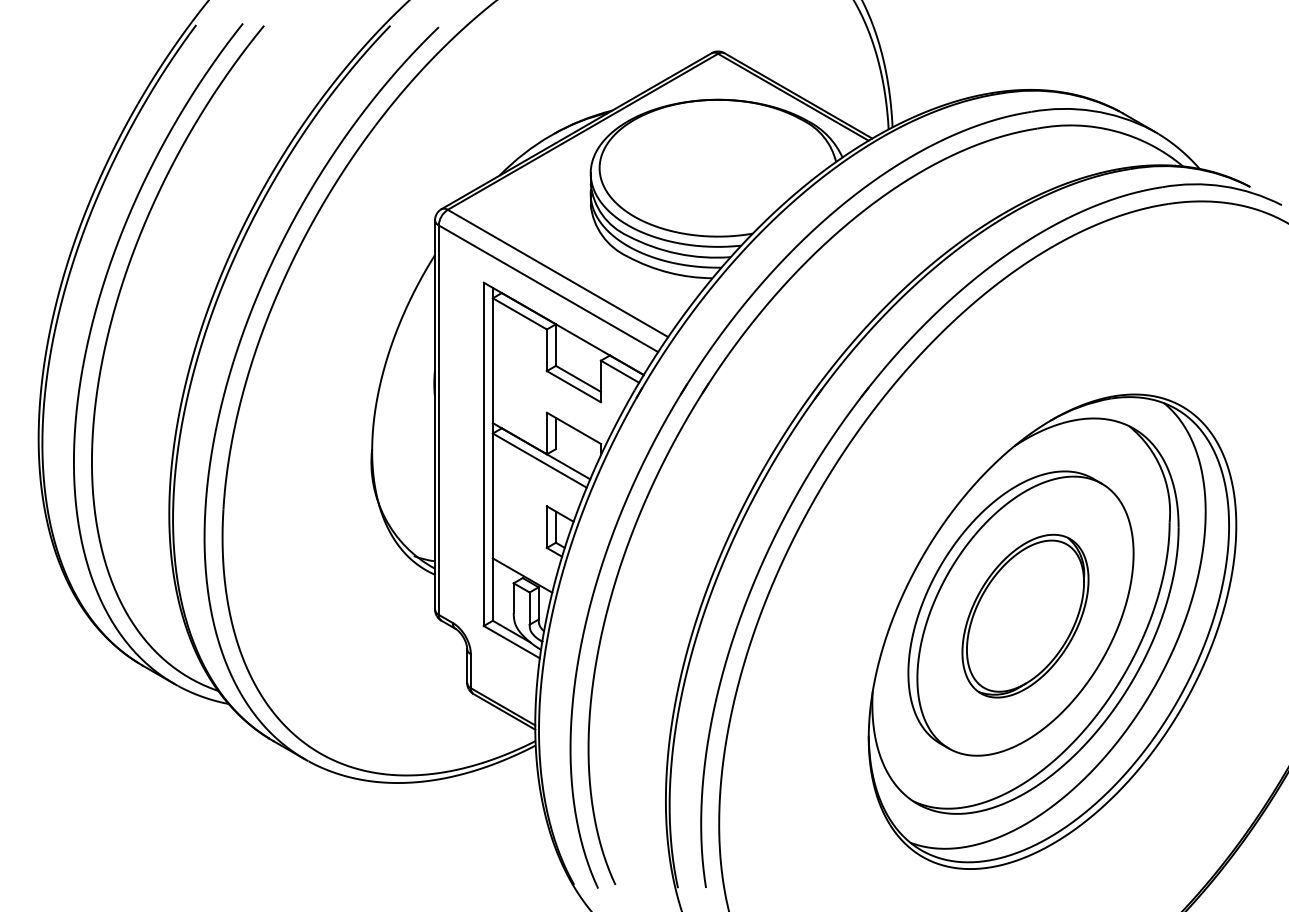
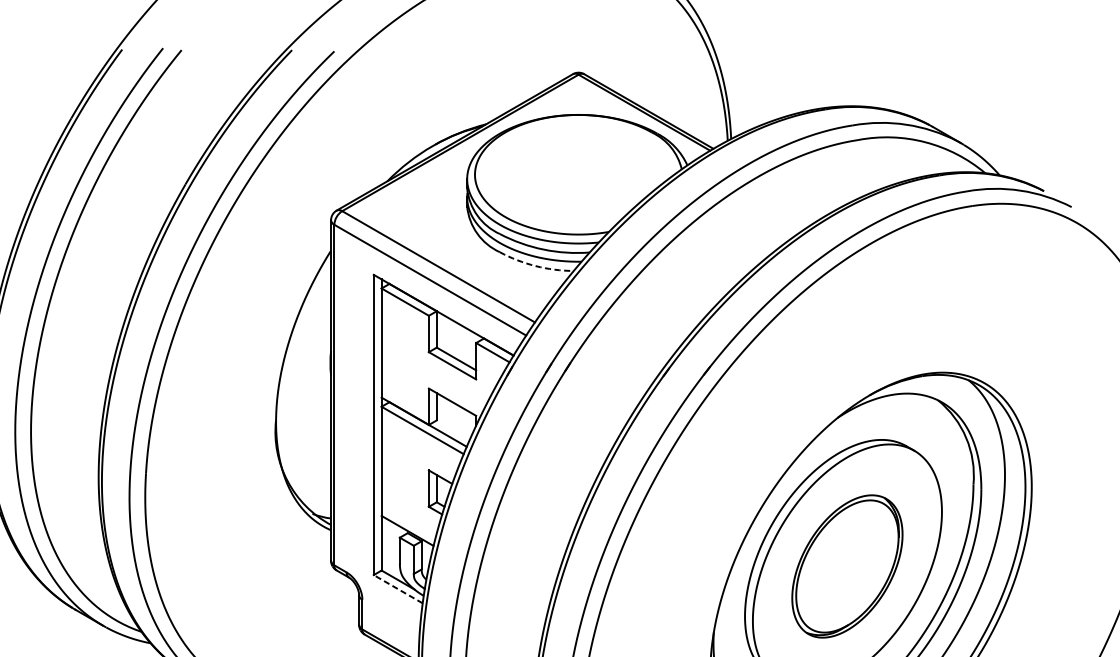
arc: (669, 272) -> (536, 265), solid -> dashed
line: (511, 641) -> (397, 588), solid -> dashed

